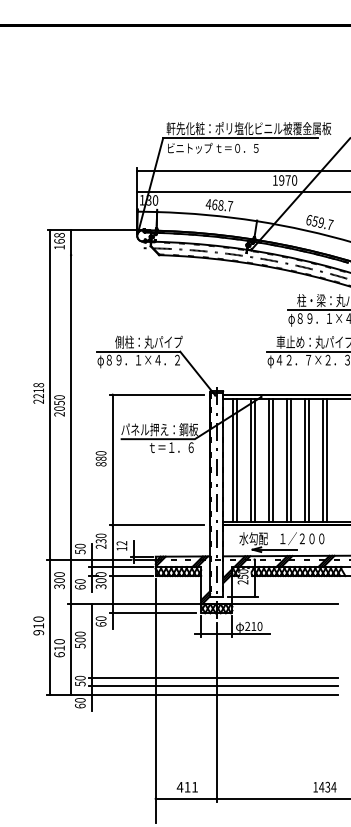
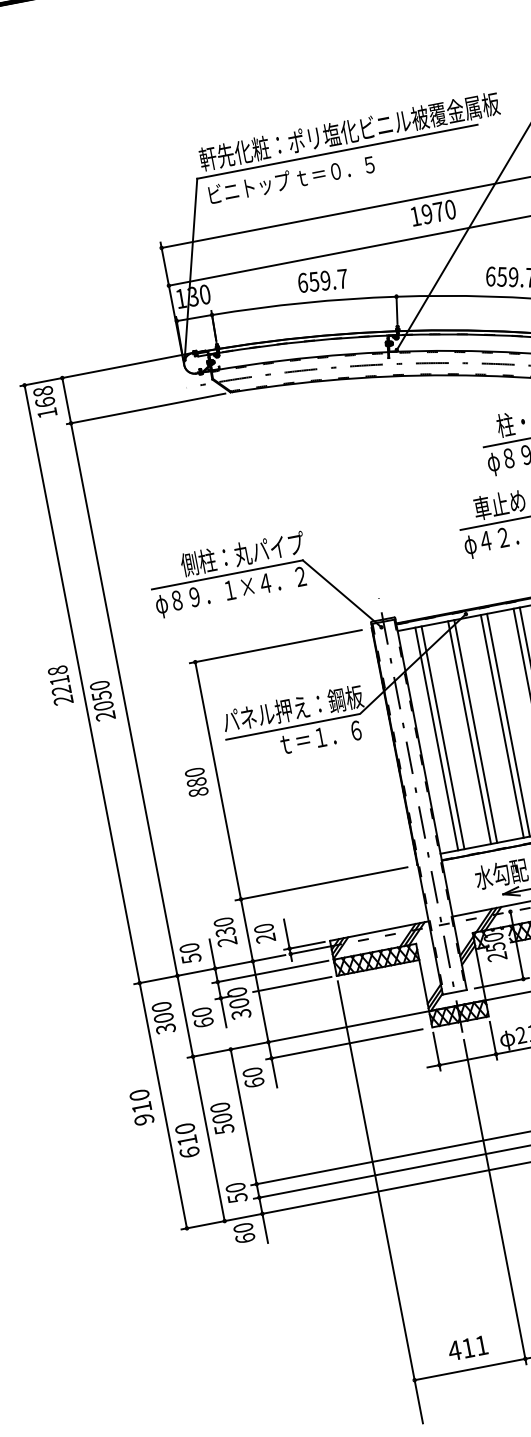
text: (214, 204) -> (313, 281), 468.7 -> 659.7
line: (112, 255) -> (146, 409), added
text: (121, 545) -> (263, 932), 12 -> 20

